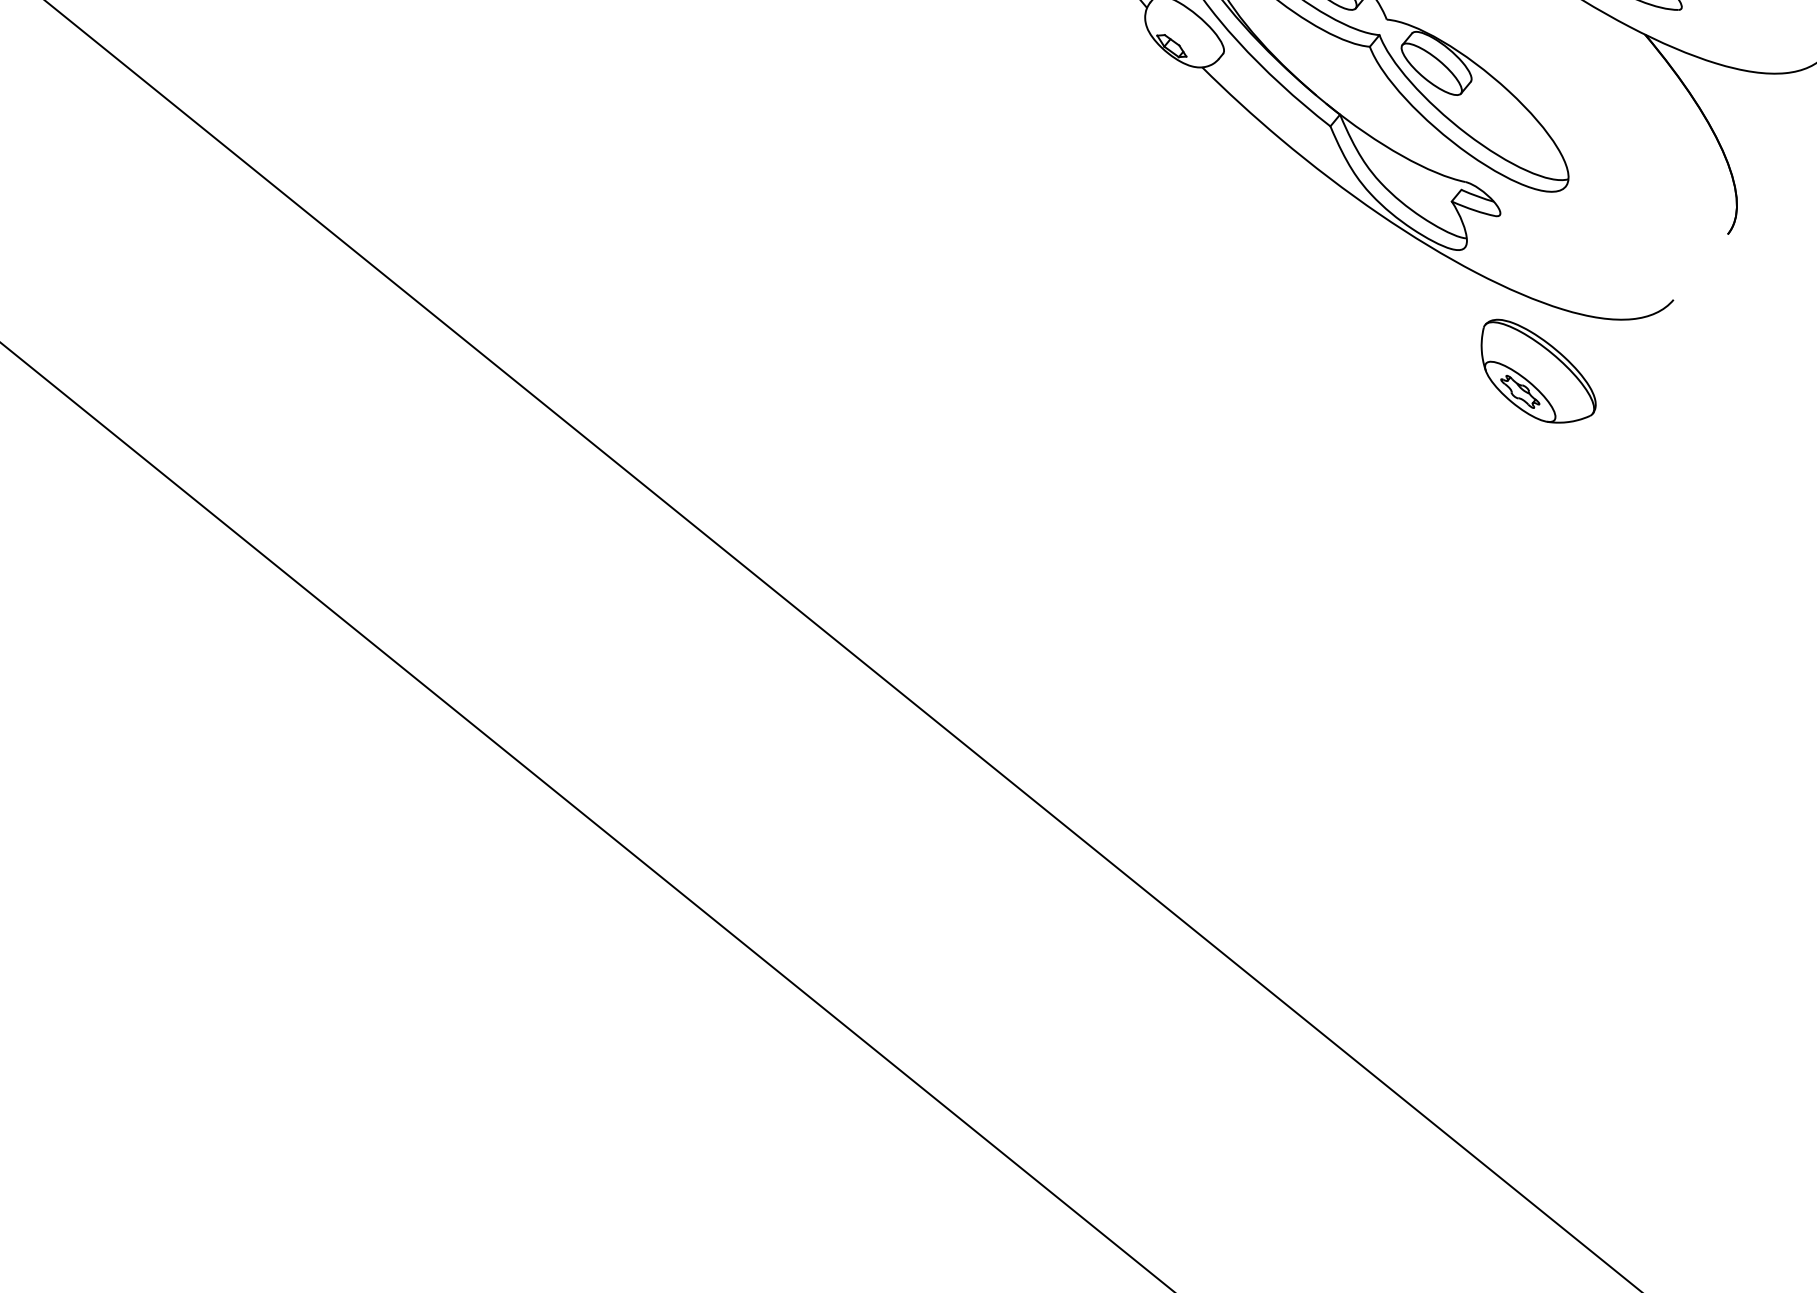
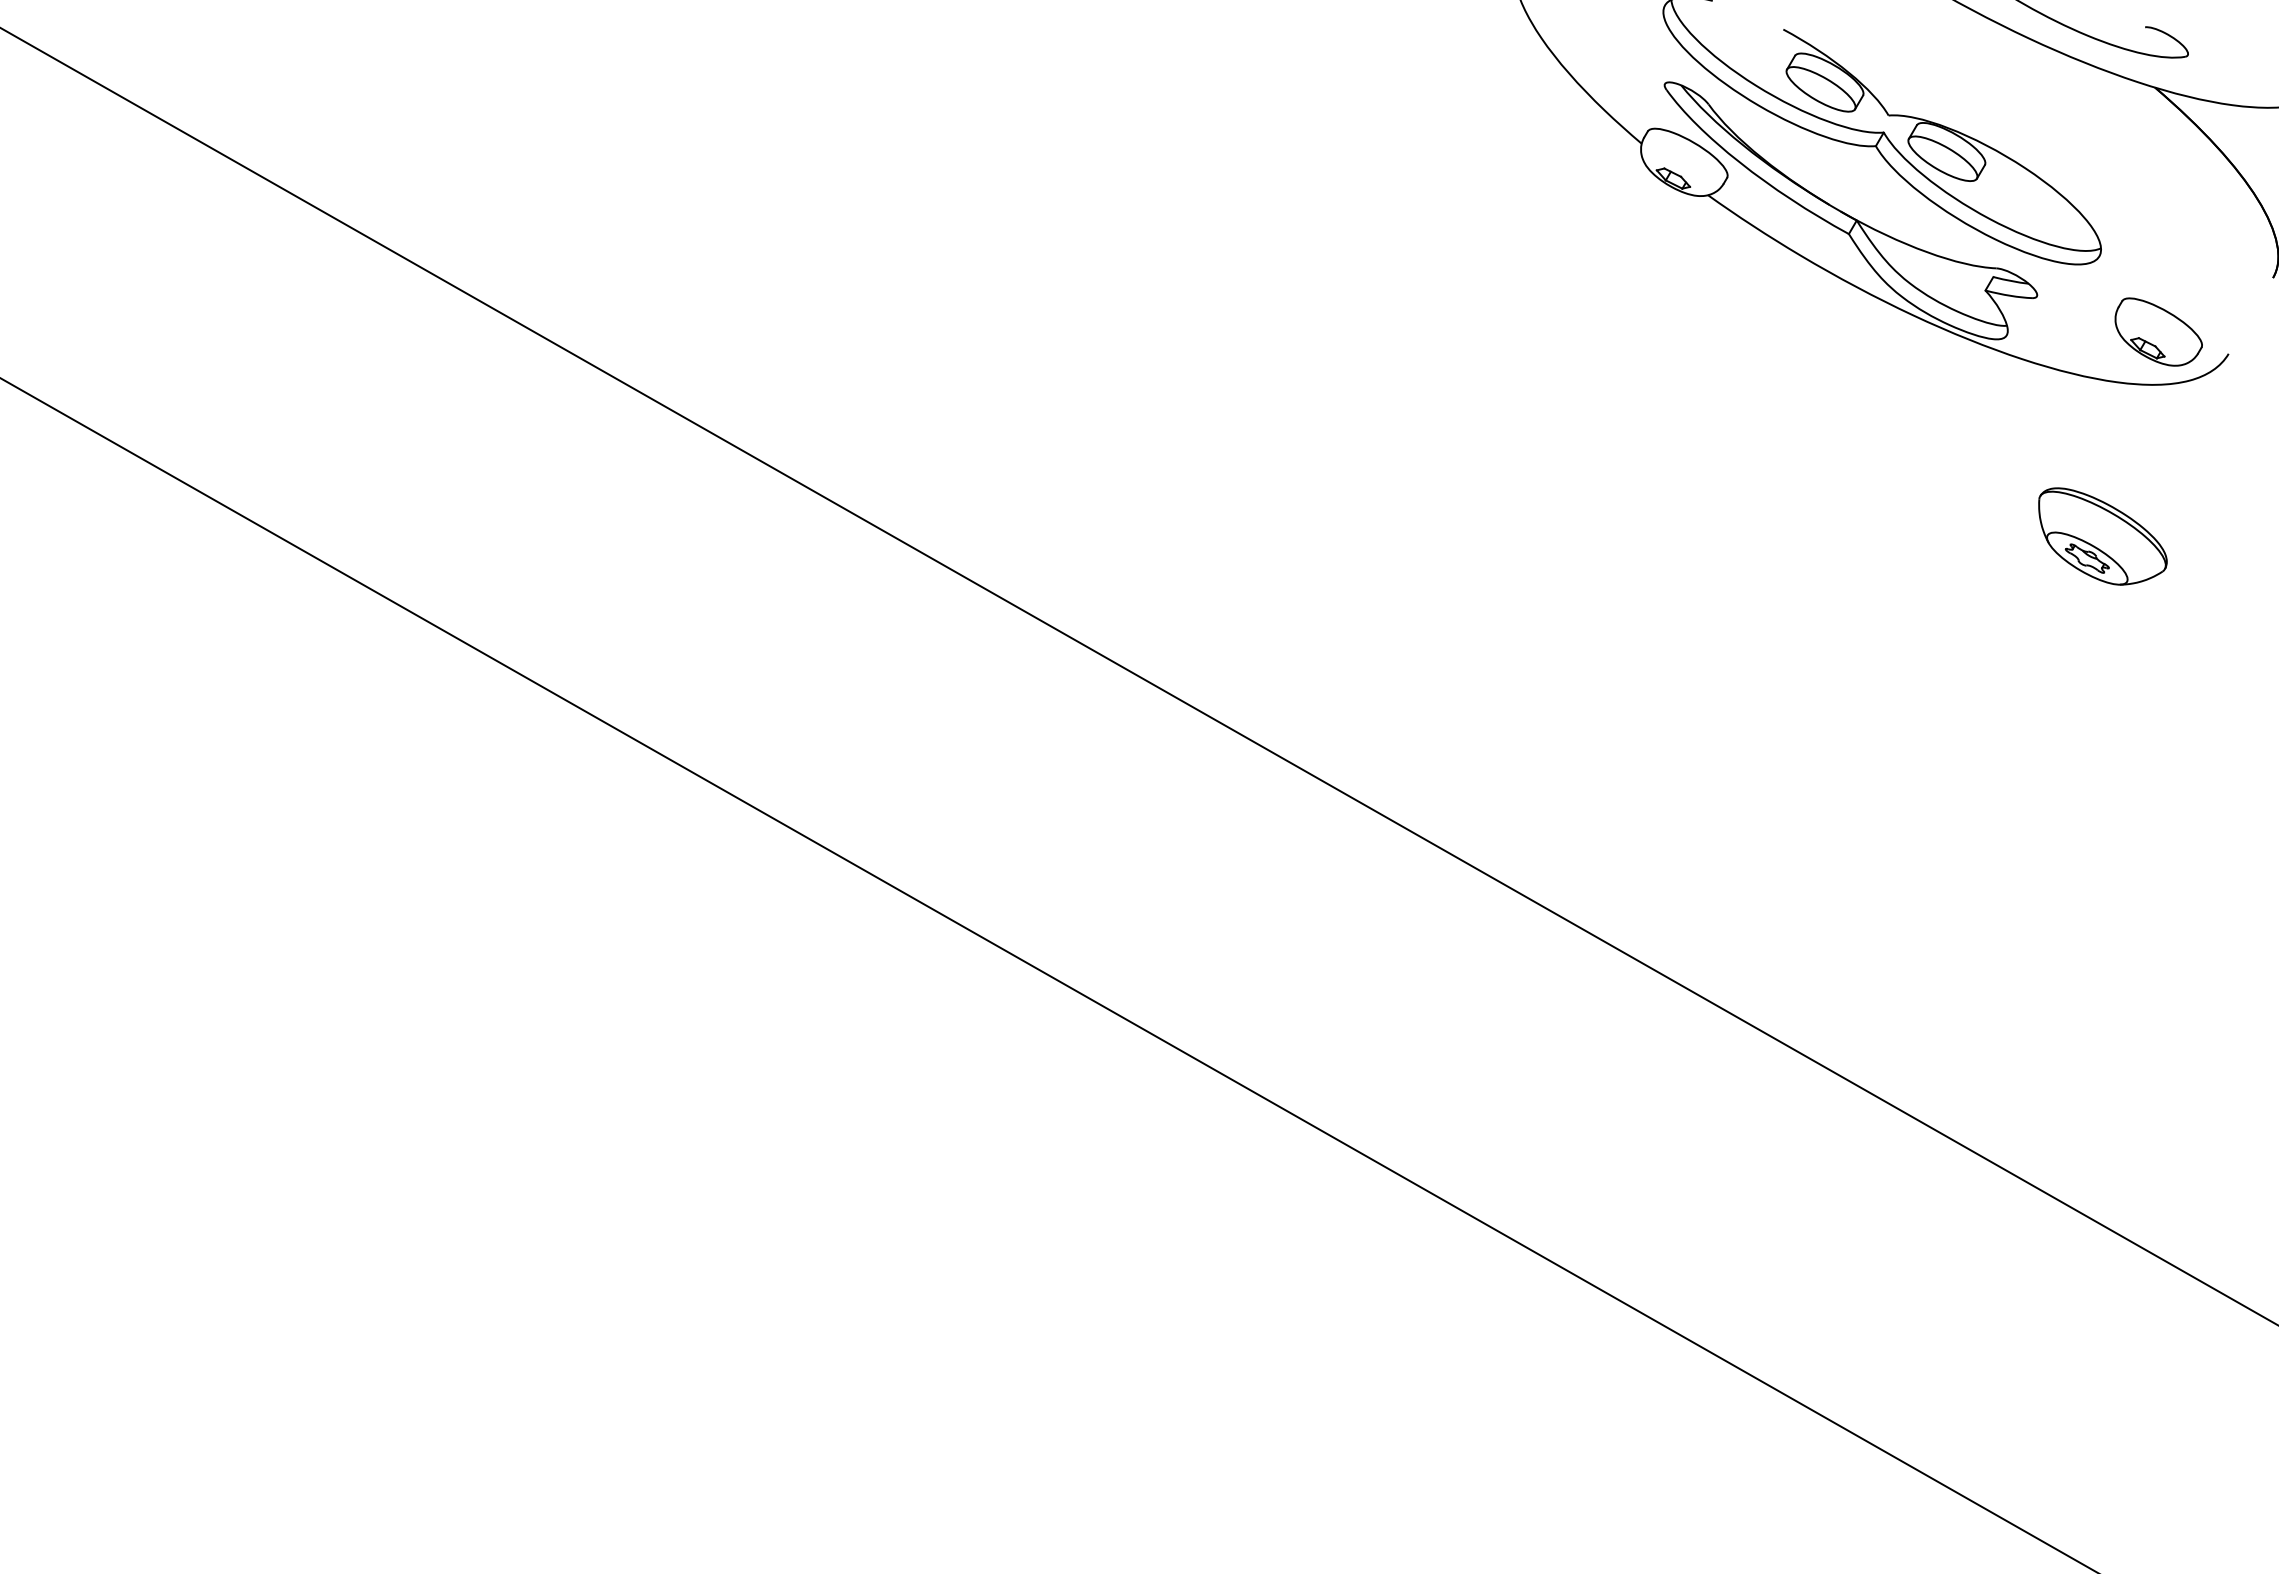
part: (1610, 267) -> (2158, 331), added
part: (1538, 373) -> (2102, 536), moved

